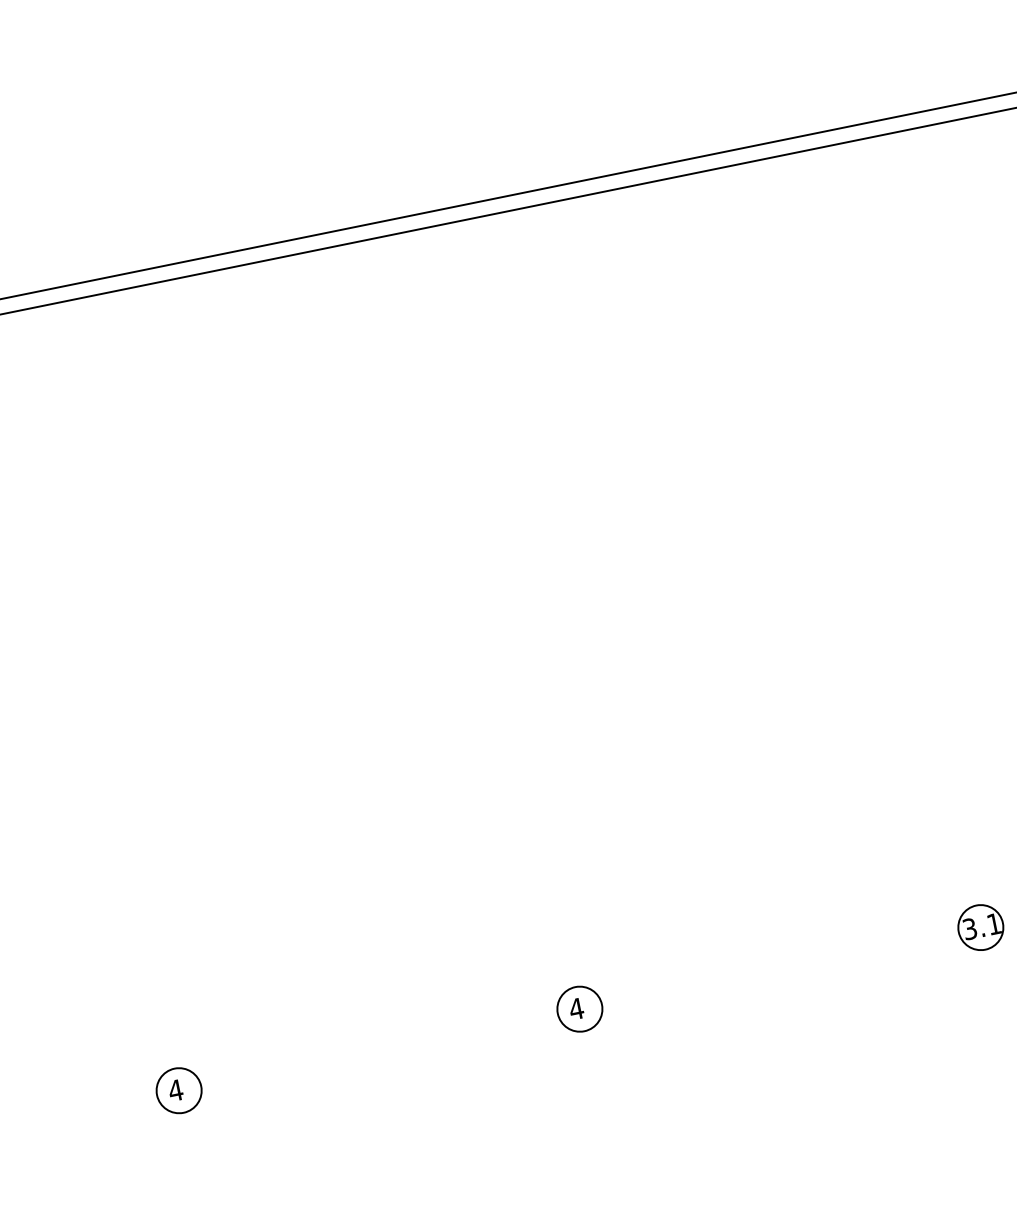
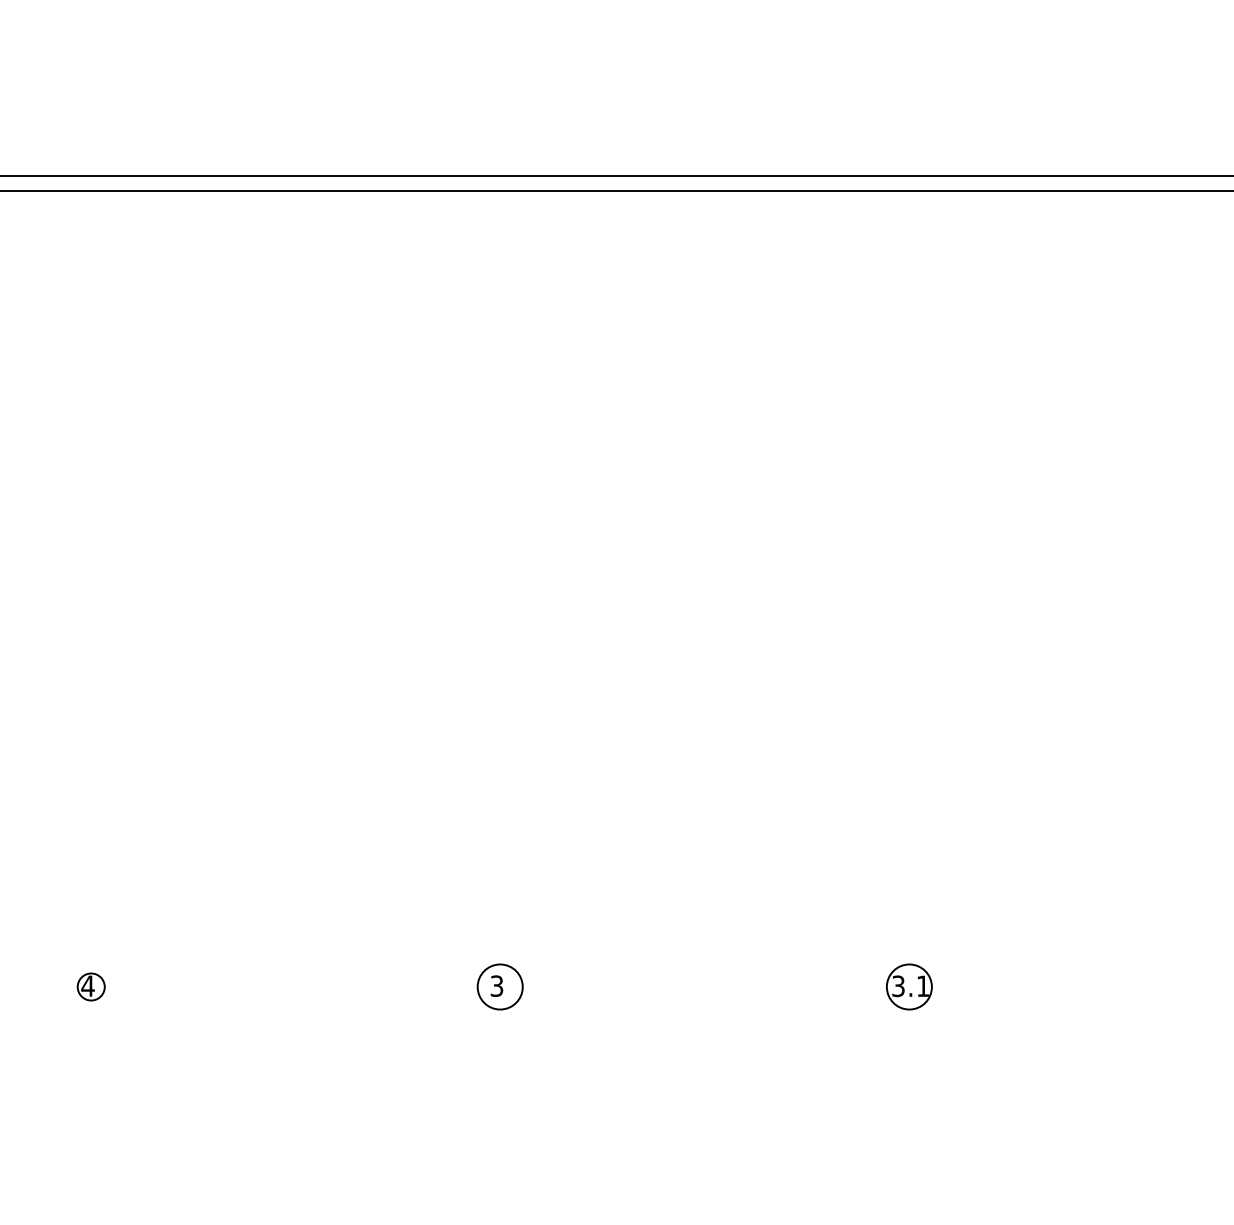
text: (575, 1008) -> (496, 985), 4 -> 3
circle: (178, 1090) -> (90, 986), size x0.6

